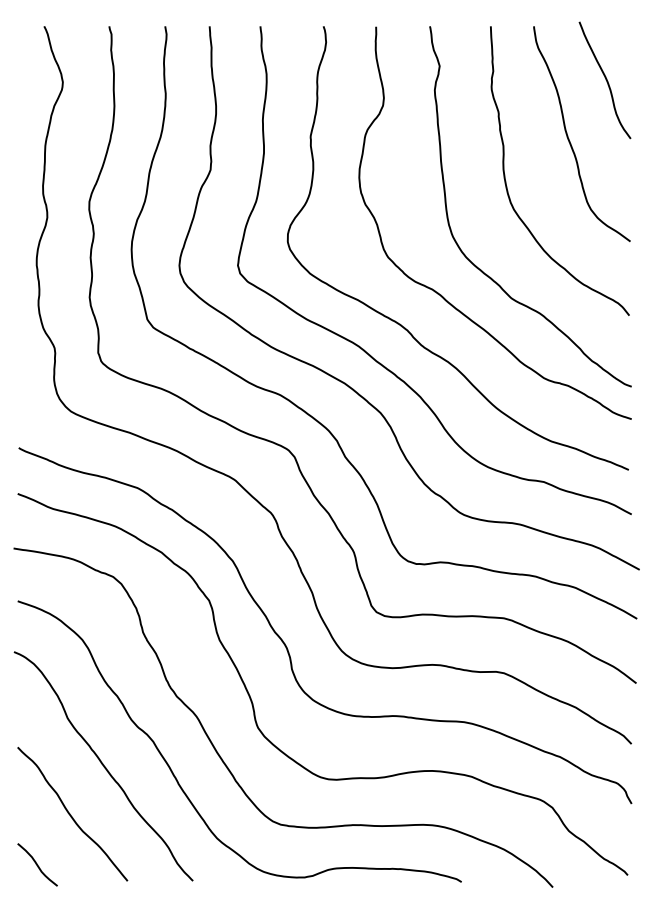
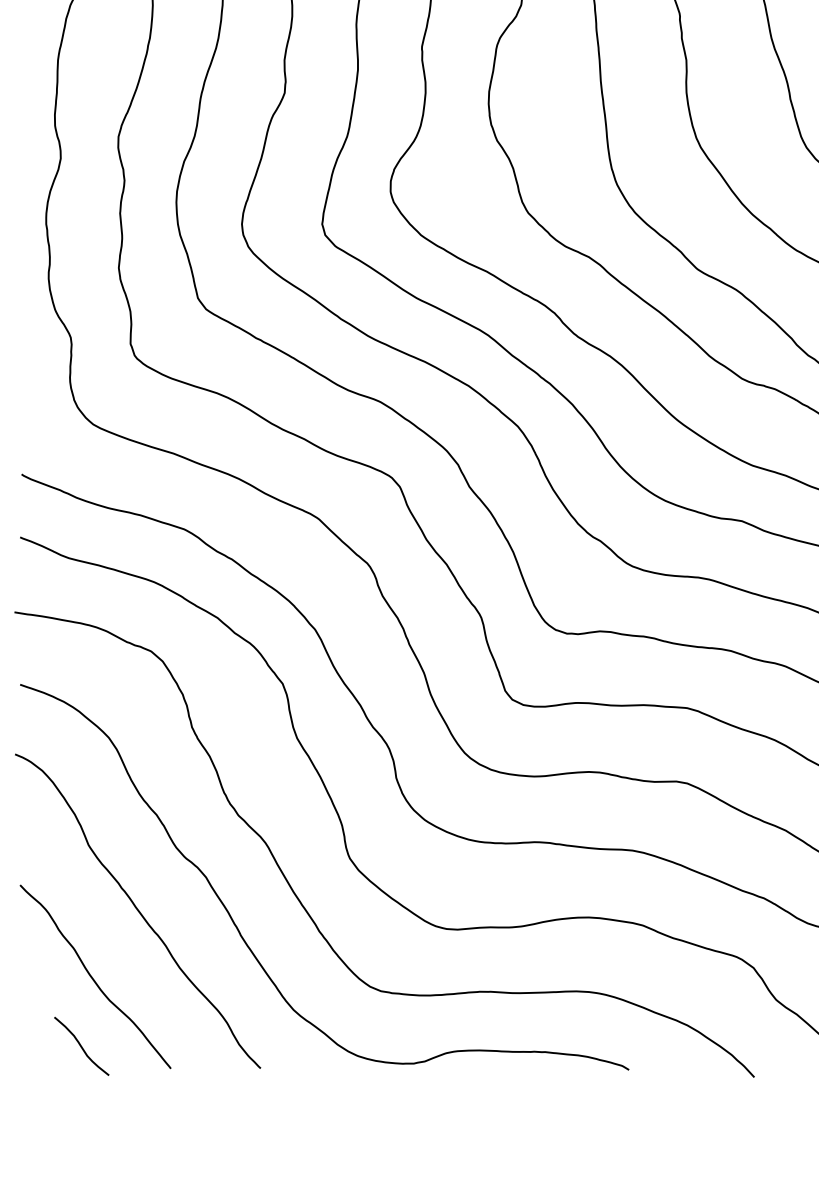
curve: (37, 864) -> (81, 1045), moved

